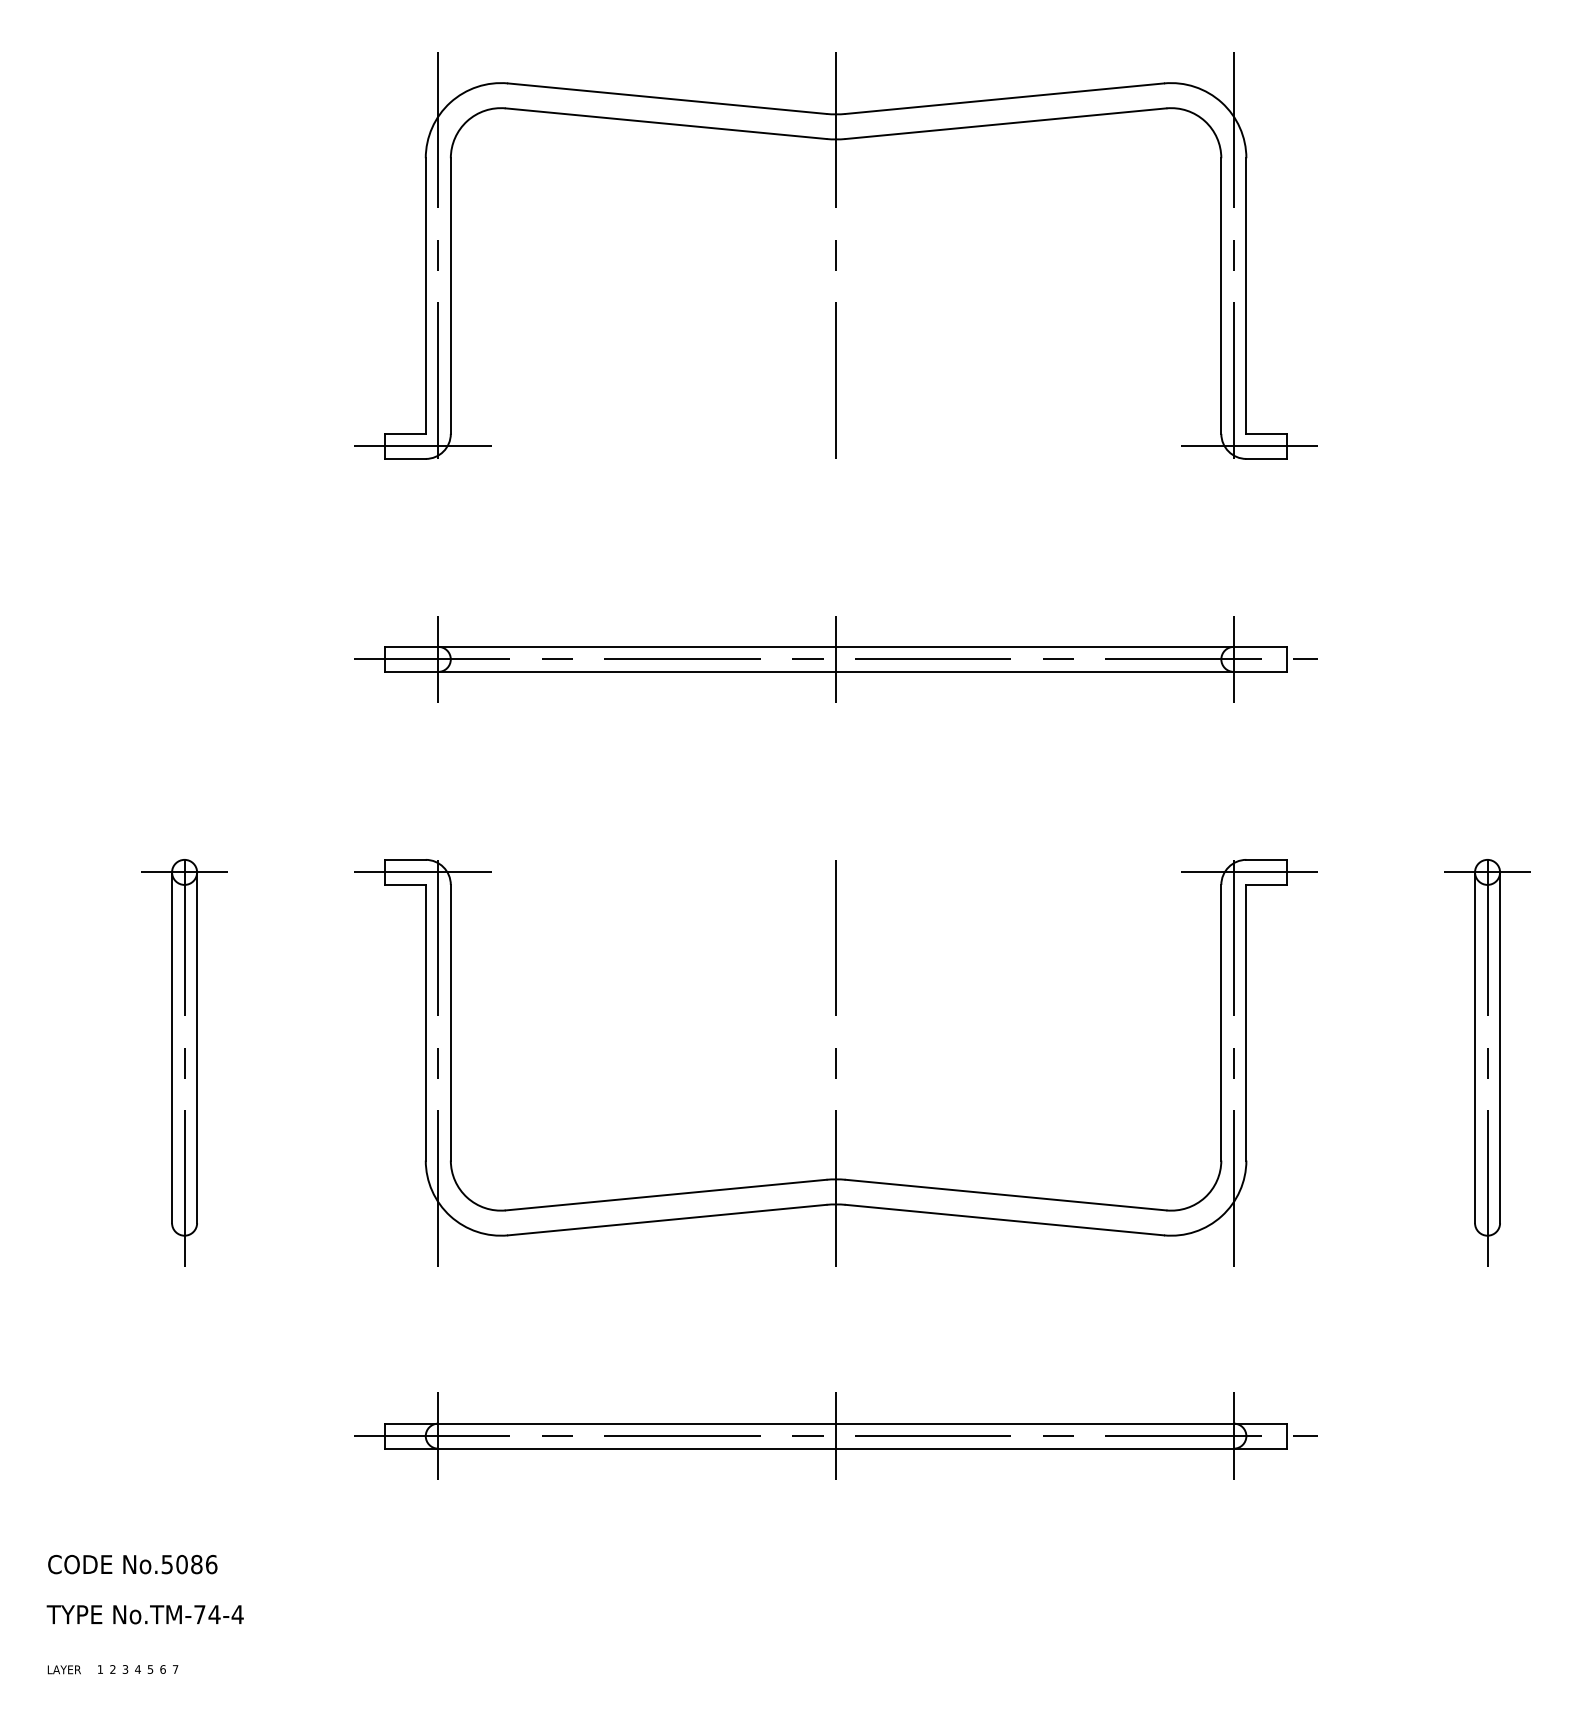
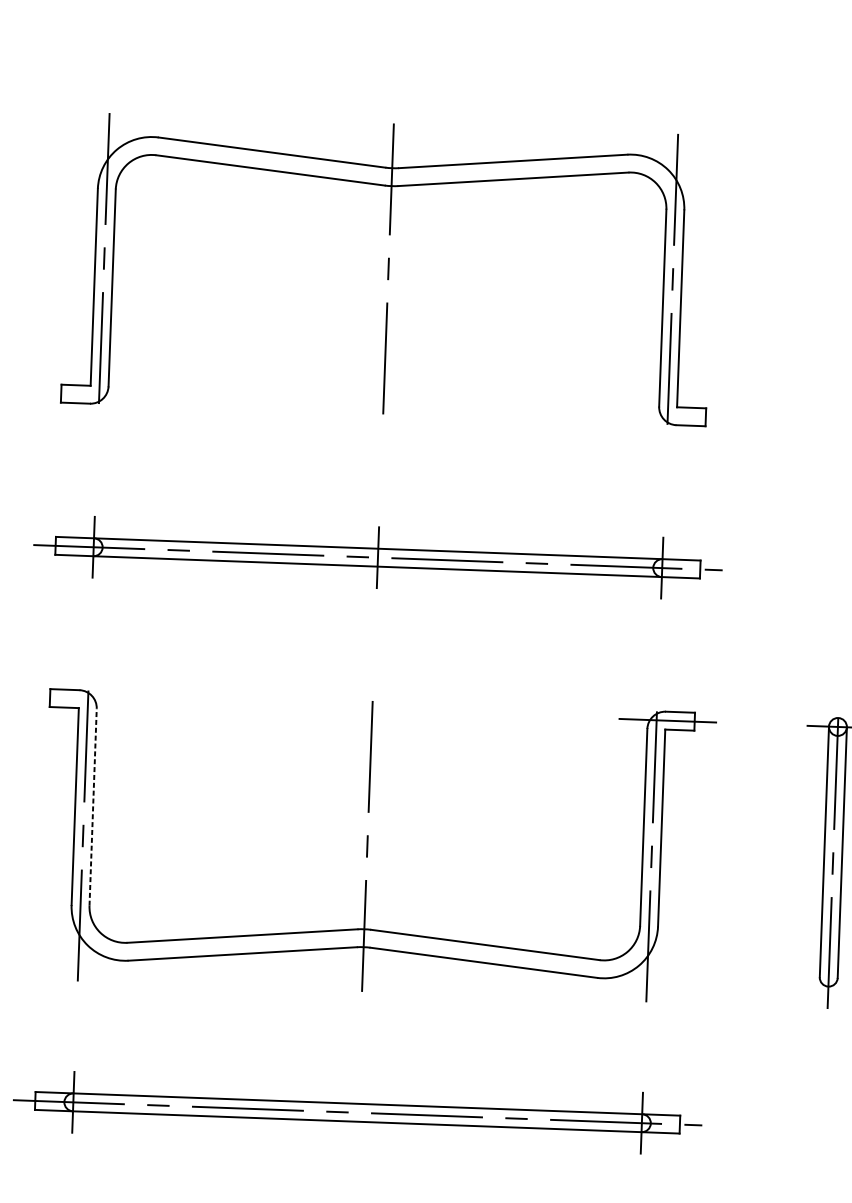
line: (422, 446) -> (87, 394), removed
line: (1249, 446) -> (678, 416), removed
line: (422, 872) -> (76, 699), removed
line: (450, 1022) -> (92, 807), solid -> dashed
line: (836, 1436) -> (357, 1113), removed

